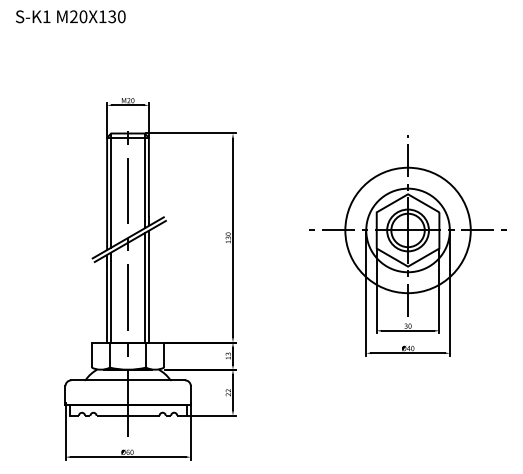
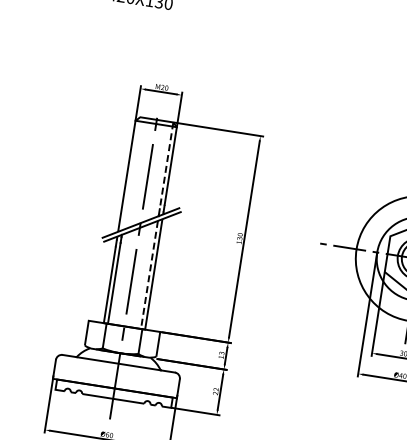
line: (144, 177) -> (166, 165), solid -> dashed
line: (111, 190) -> (131, 173), removed
line: (144, 287) -> (149, 274), solid -> dashed

